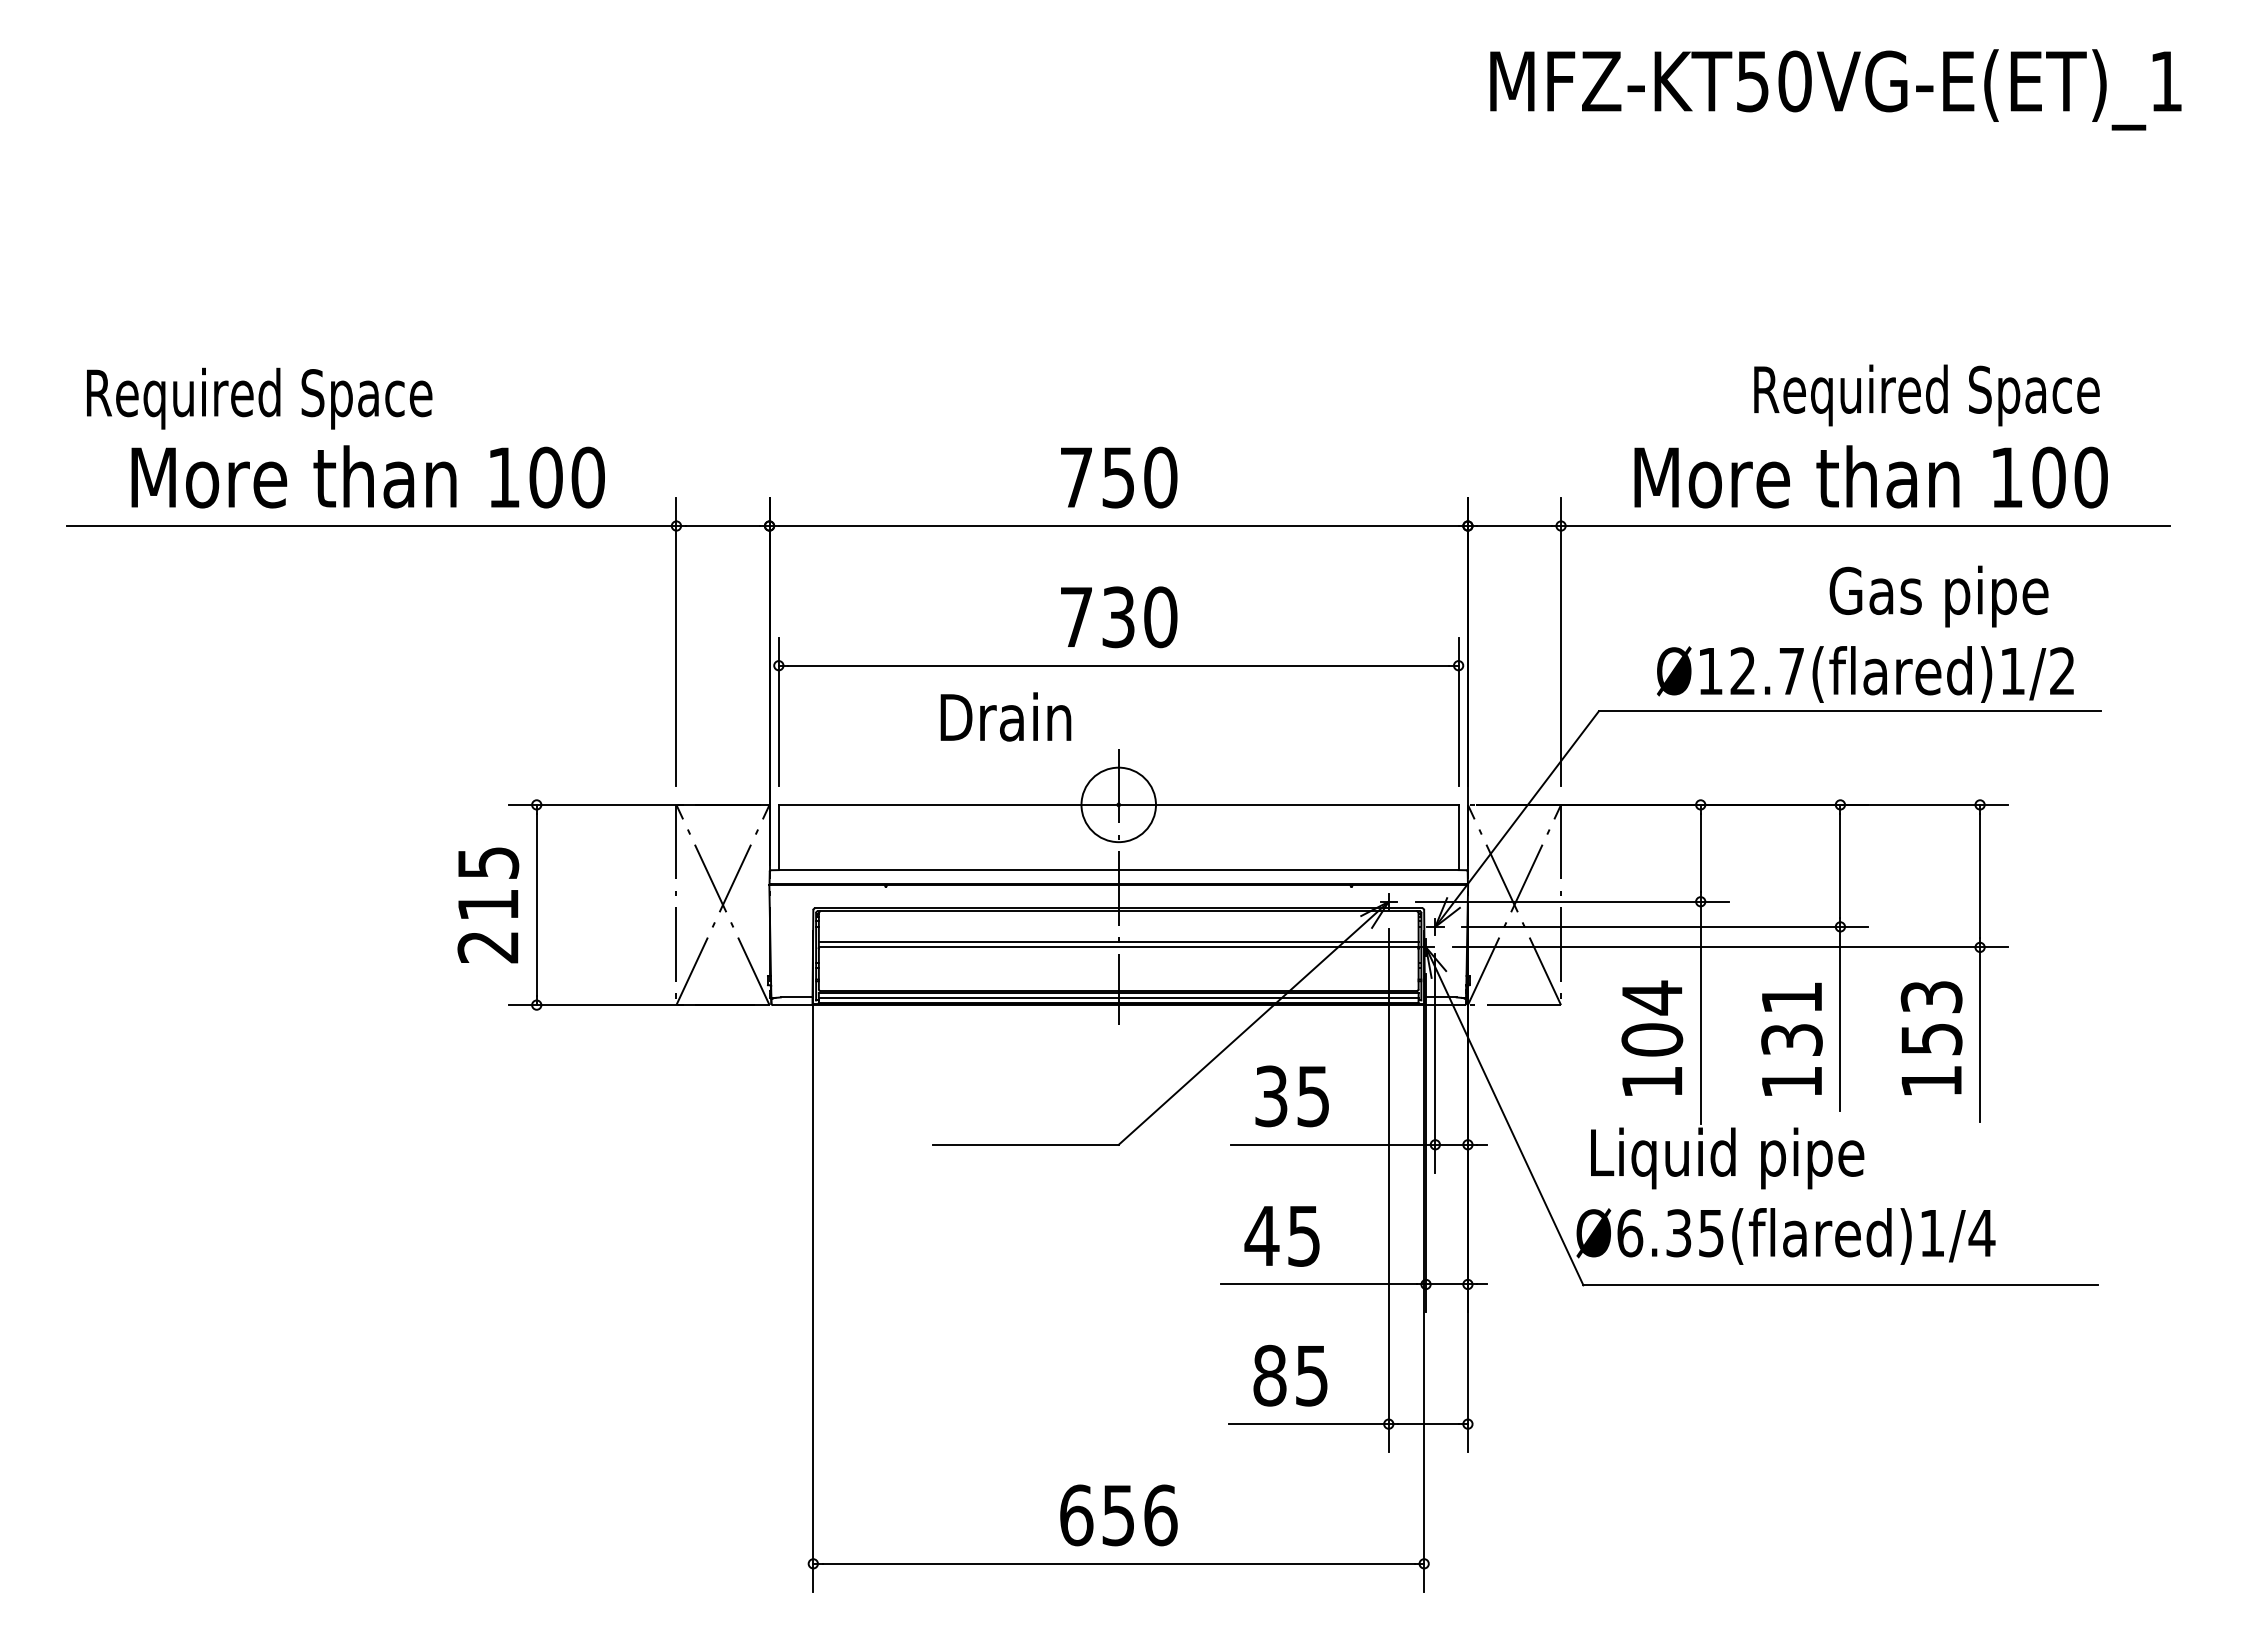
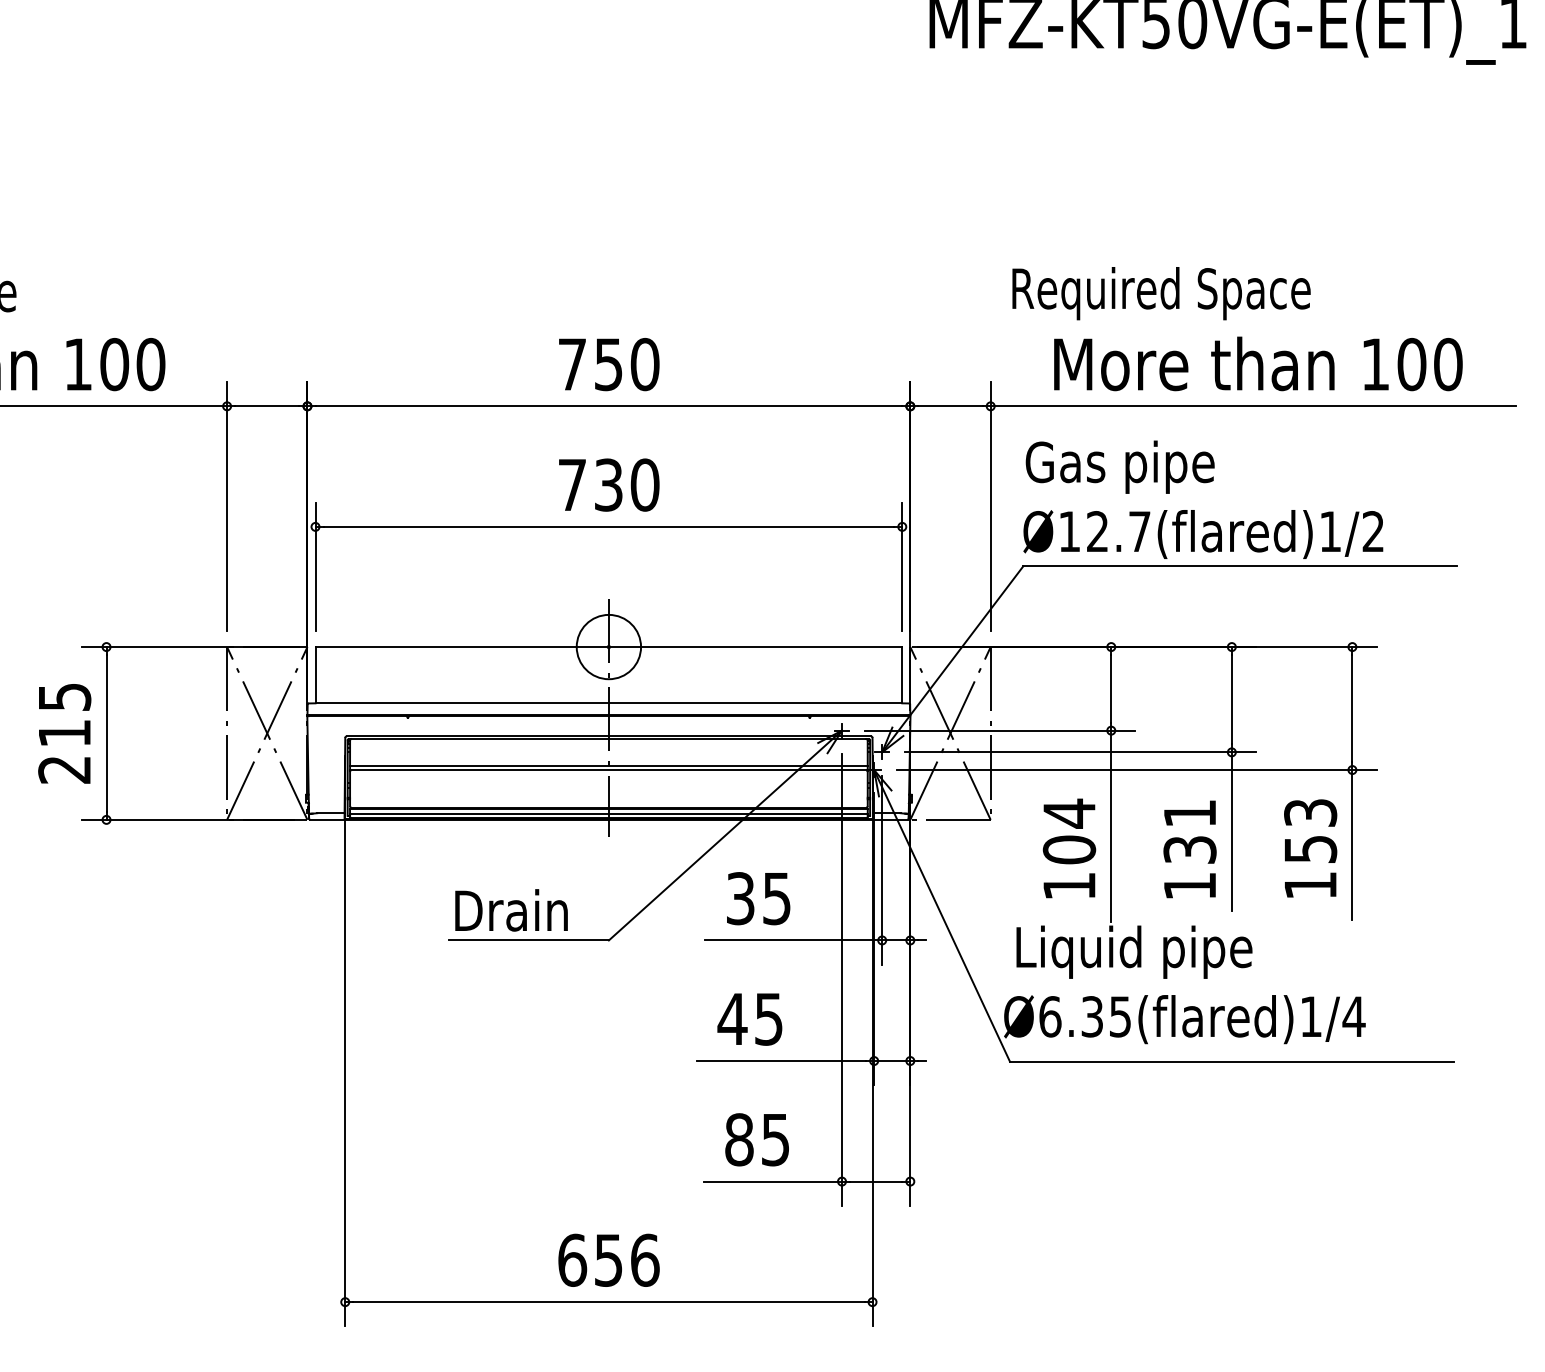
text: (1926, 395) -> (1161, 293), moved
text: (1938, 596) -> (1119, 467), moved
text: (1865, 674) -> (1203, 534), moved
text: (1005, 716) -> (511, 909), moved

